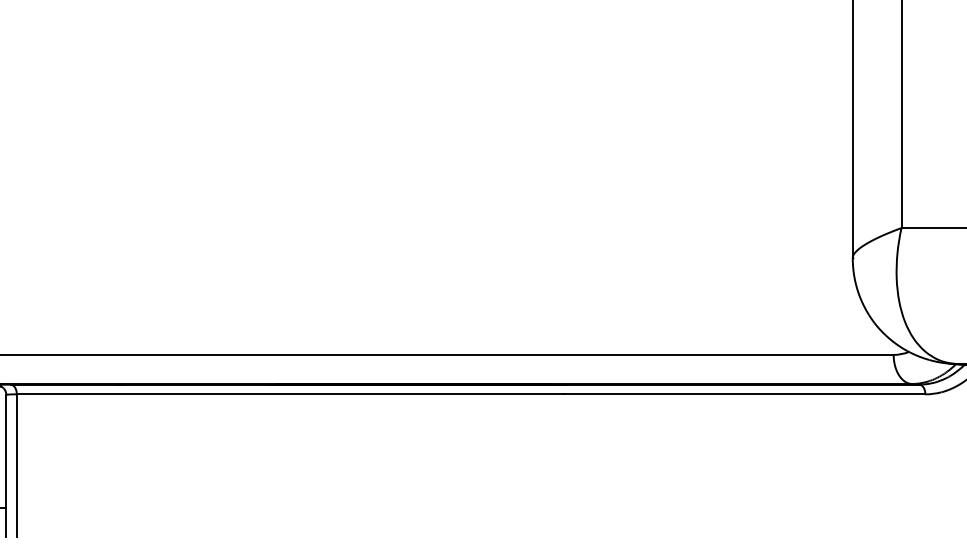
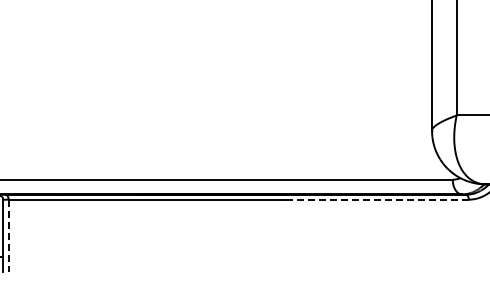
line: (745, 394) -> (377, 199), solid -> dashed
line: (16, 467) -> (8, 236), solid -> dashed

